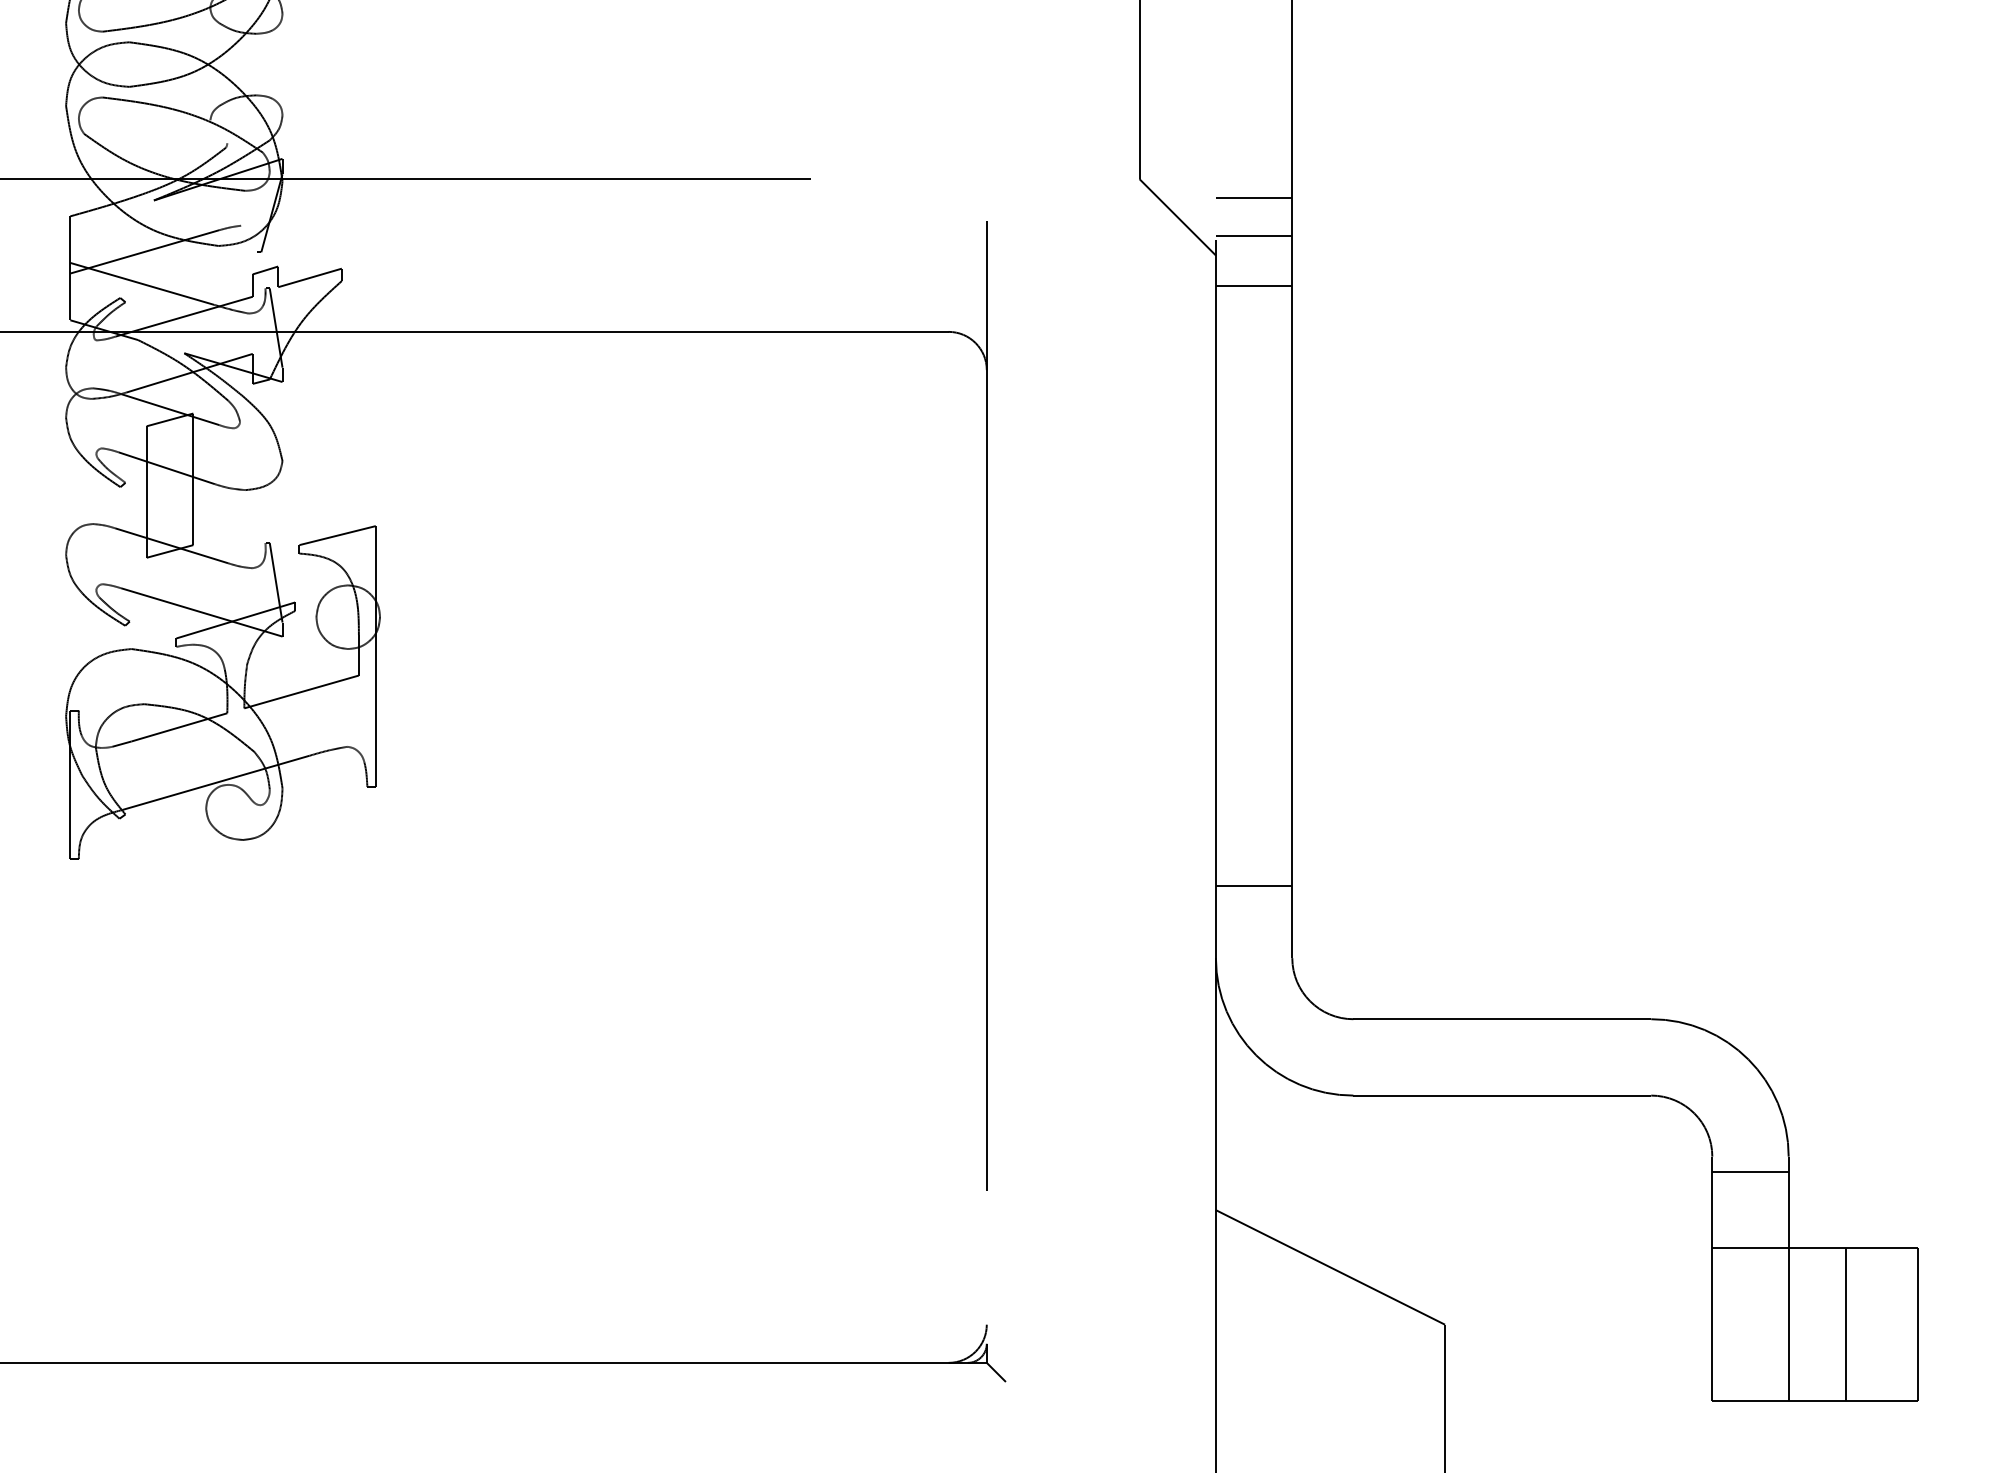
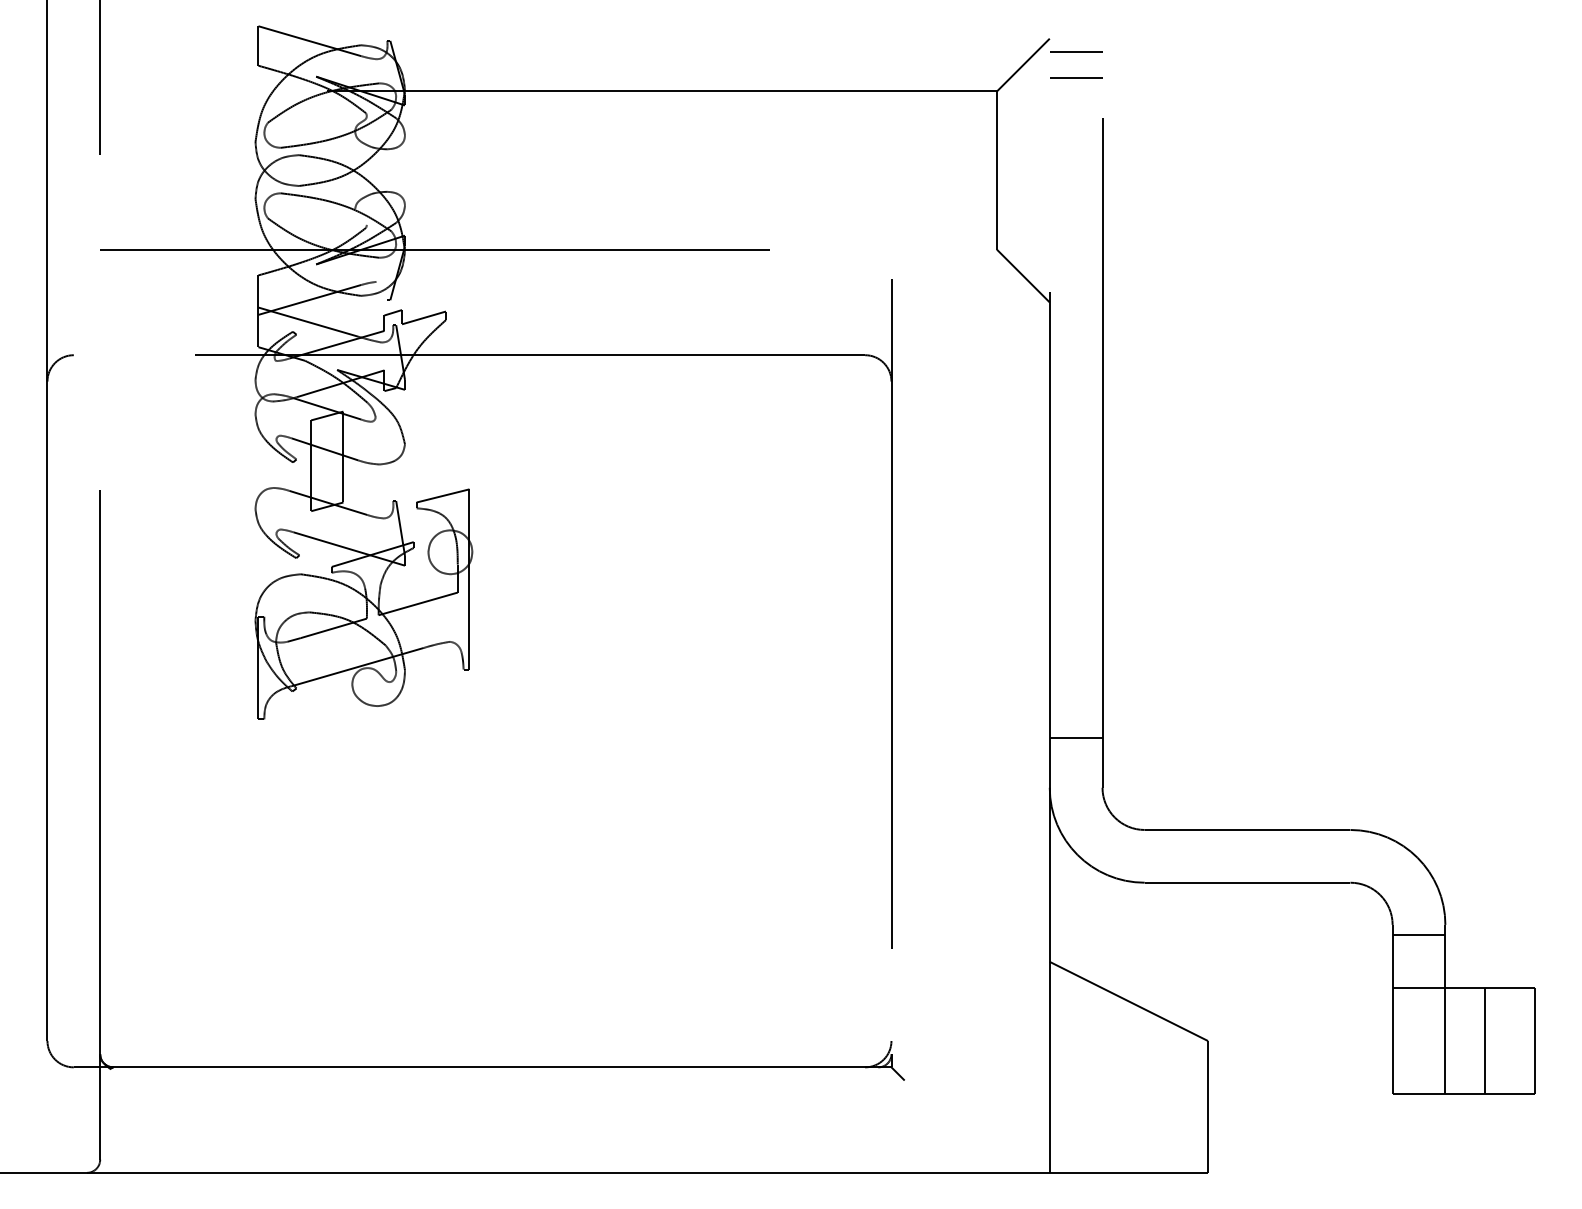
line: (1253, 197) -> (1075, 262), removed
line: (1253, 236) -> (1075, 289), removed
line: (1253, 285) -> (1075, 323), removed

